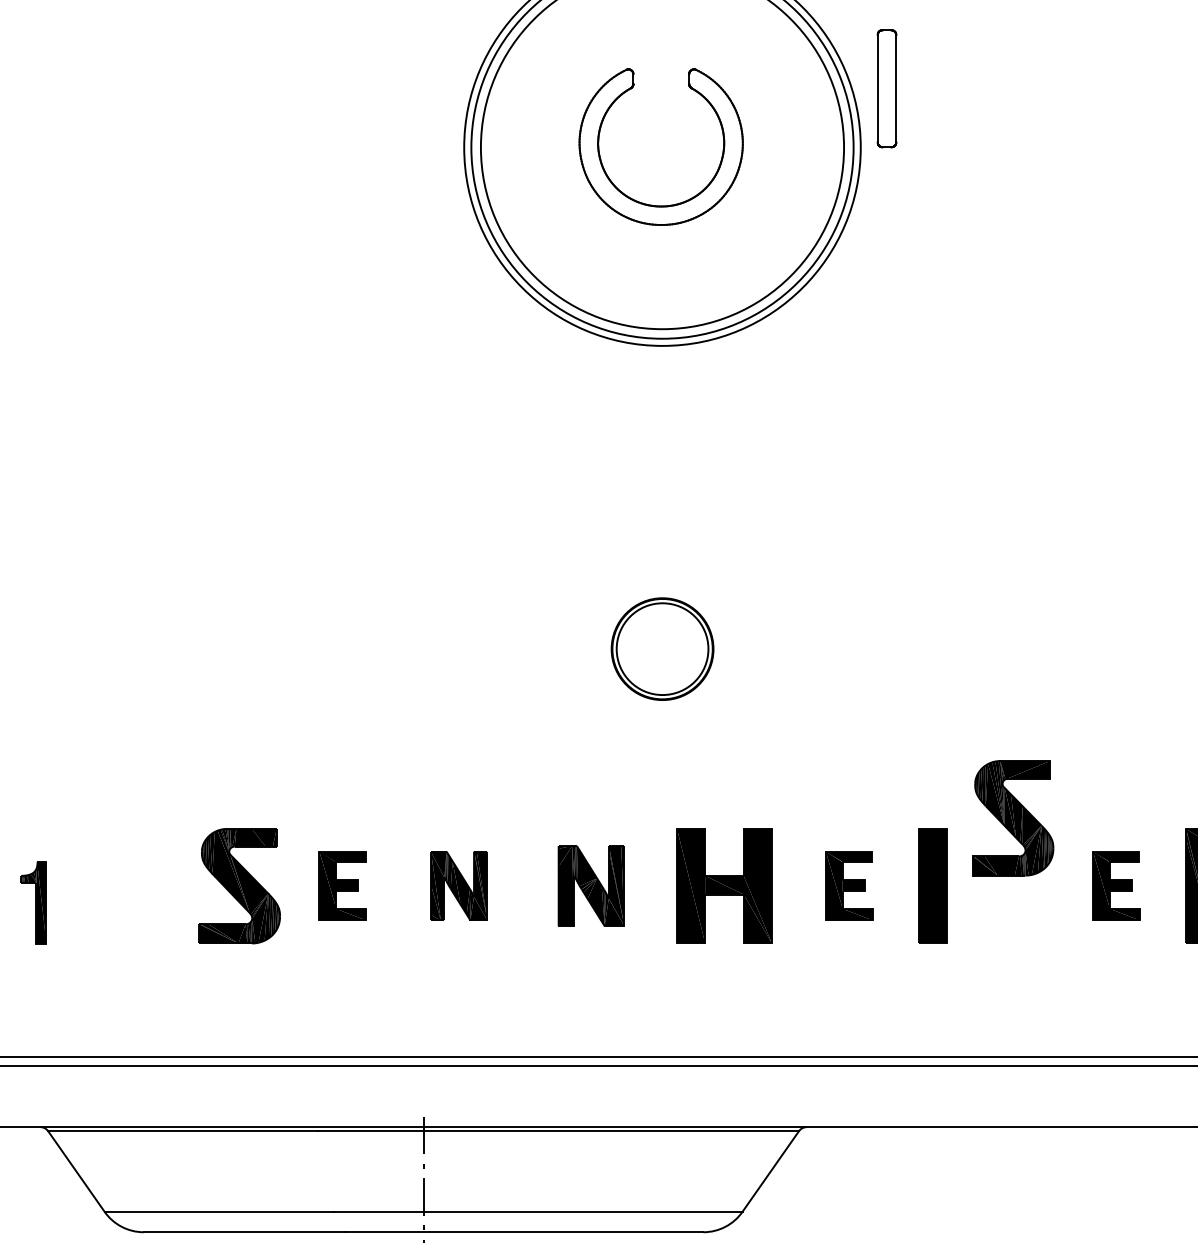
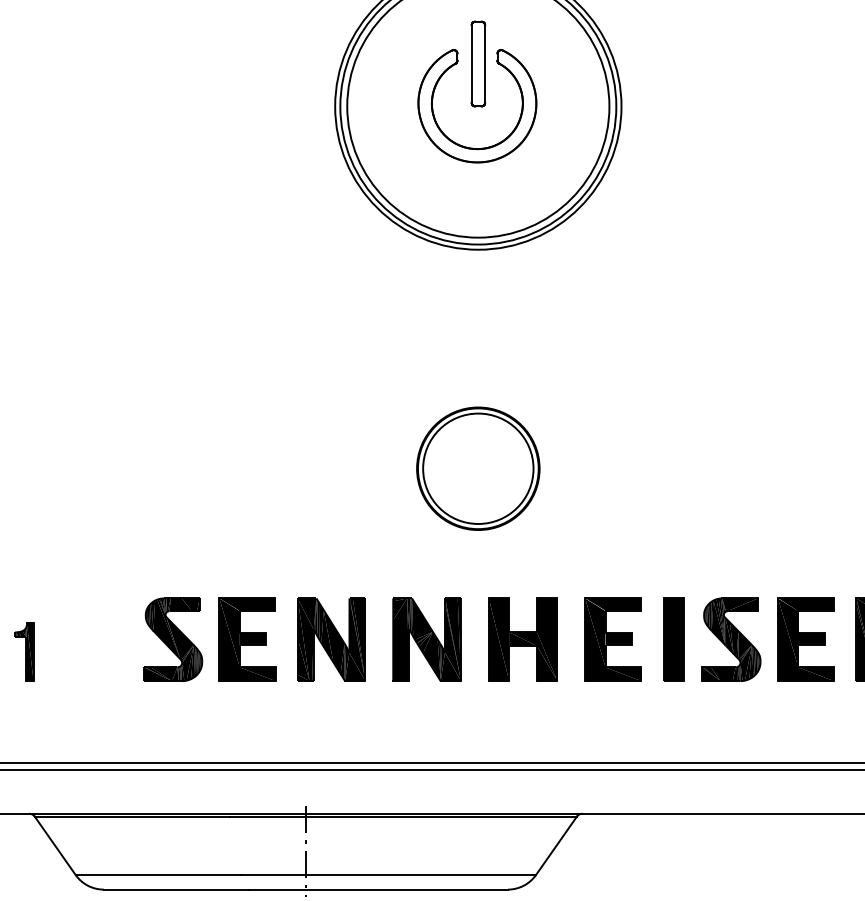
part: (887, 87) -> (478, 63), moved
part: (662, 648) -> (478, 468), size x1.67
part: (1013, 817) -> (731, 639), moved
part: (342, 885) -> (247, 639), size x1.67
part: (459, 885) -> (331, 639), size x1.67
part: (590, 885) -> (426, 639), size x1.43
part: (848, 885) -> (612, 639), size x1.67
part: (1115, 885) -> (805, 639), size x1.67

